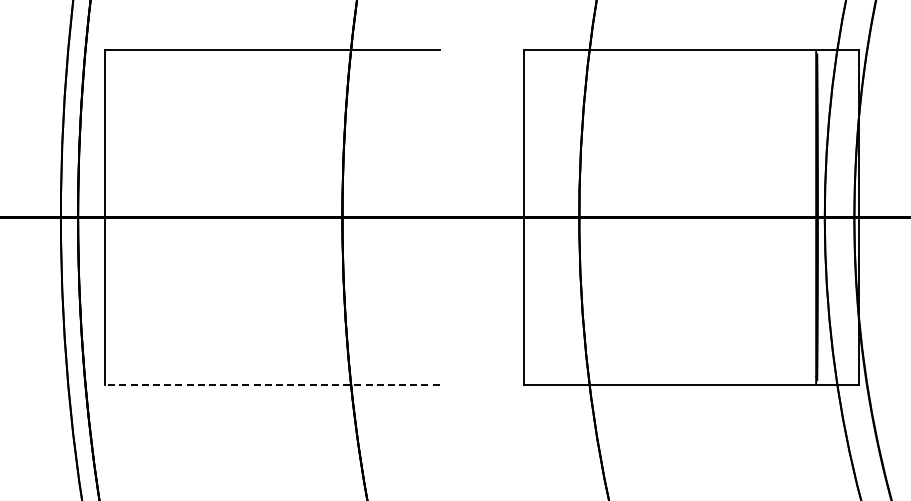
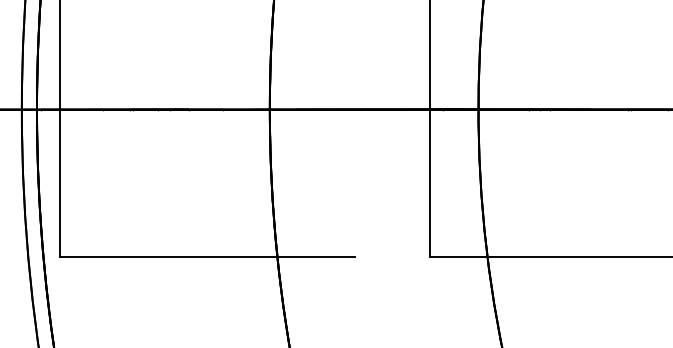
line: (271, 384) -> (207, 257), dashed -> solid

